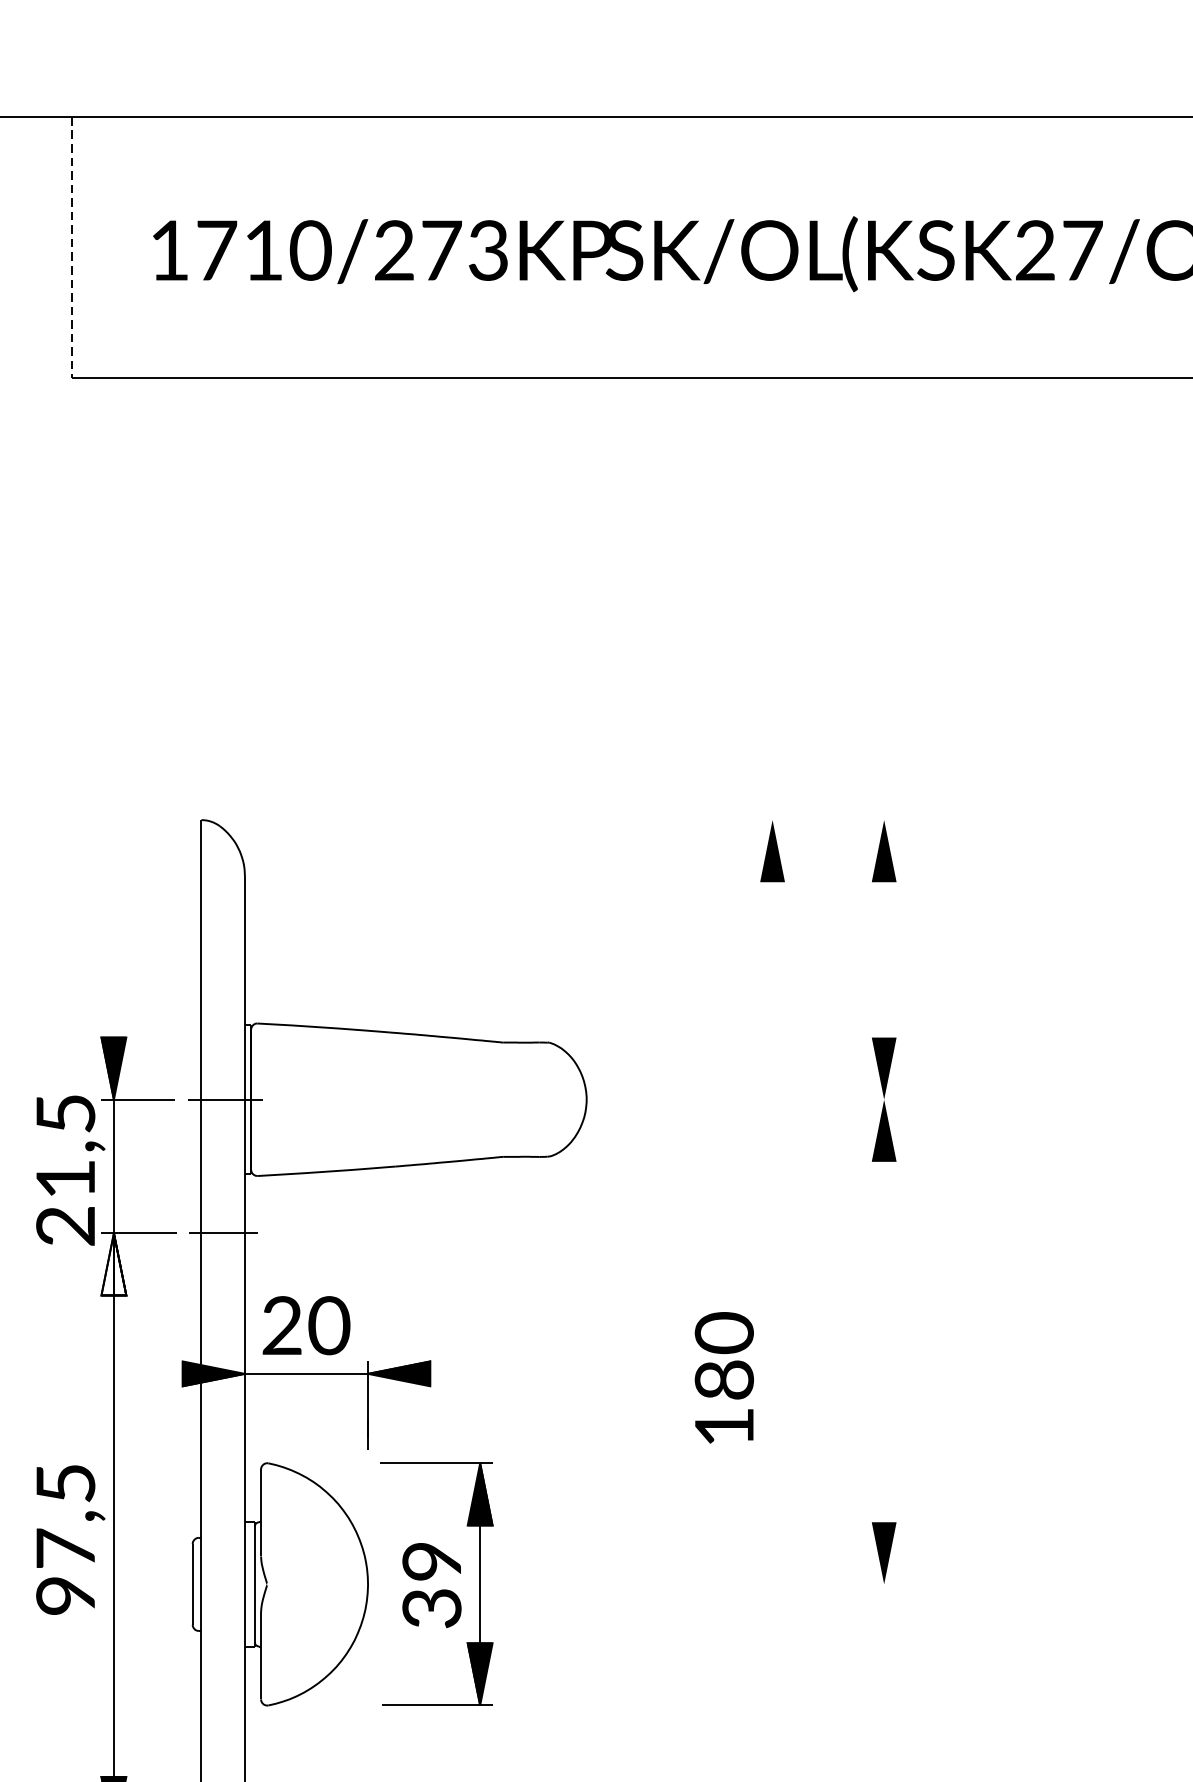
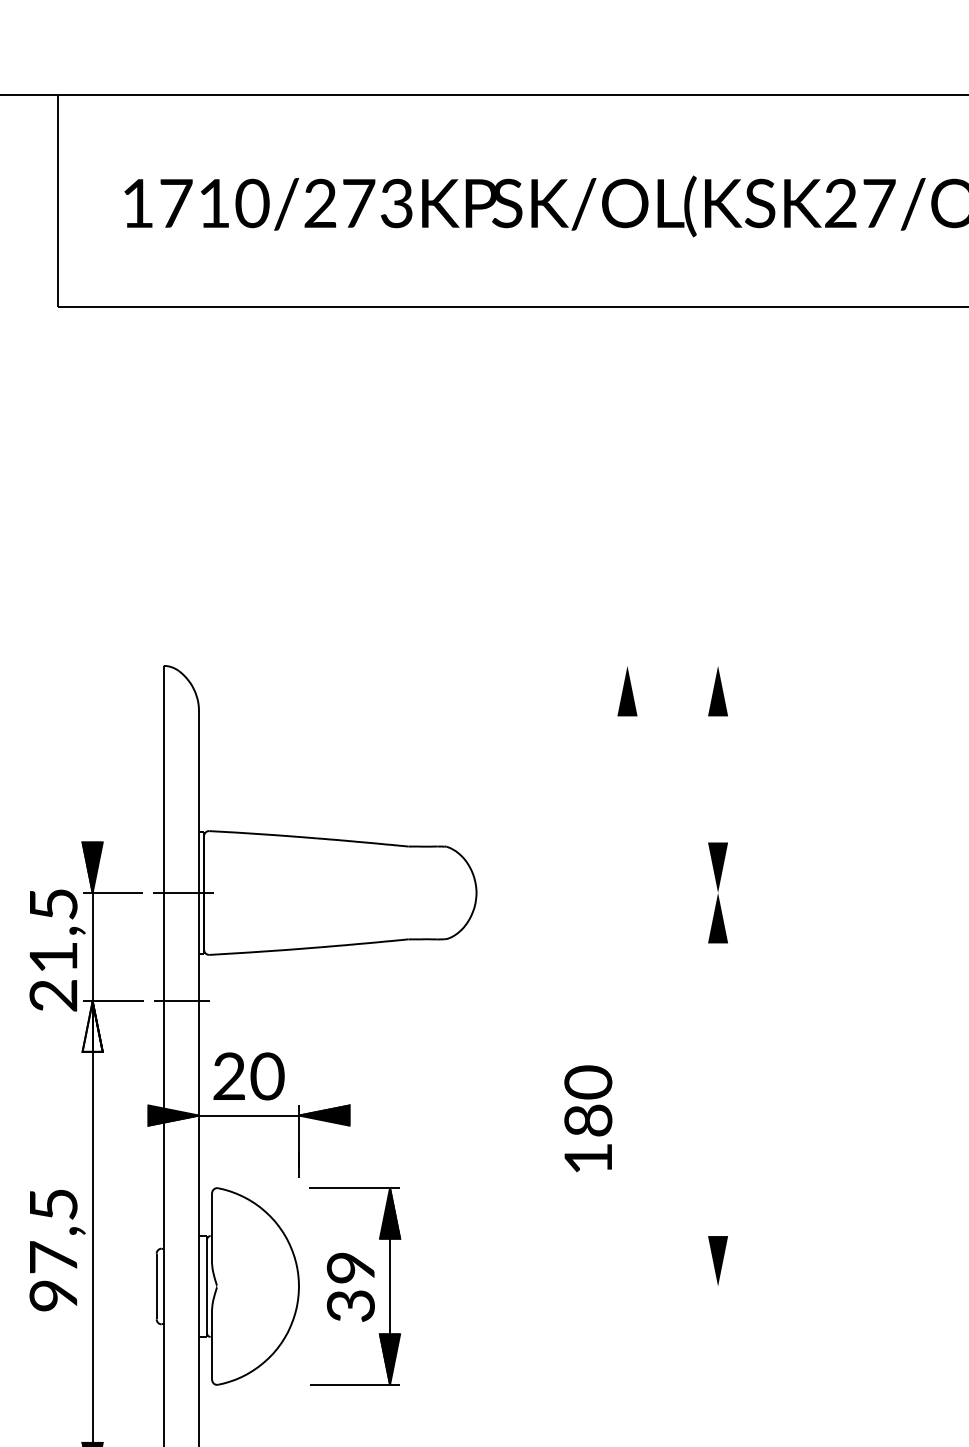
line: (71, 246) -> (58, 200), dashed -> solid

